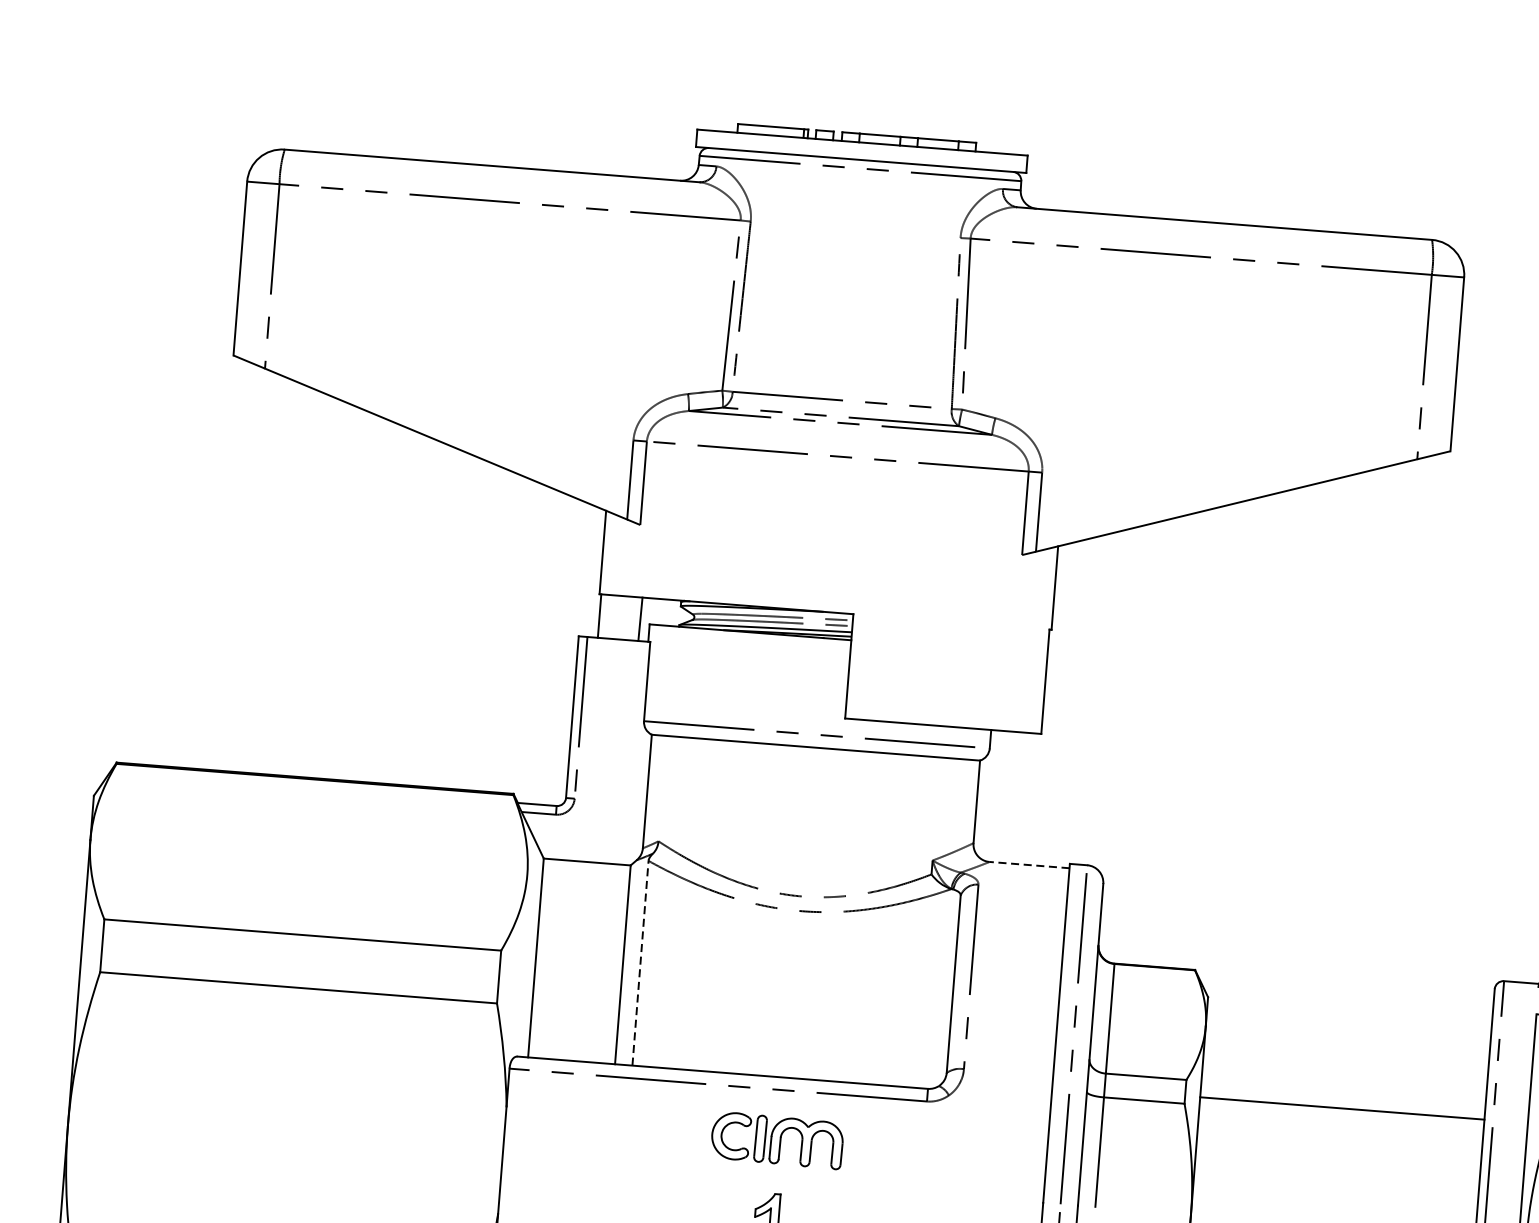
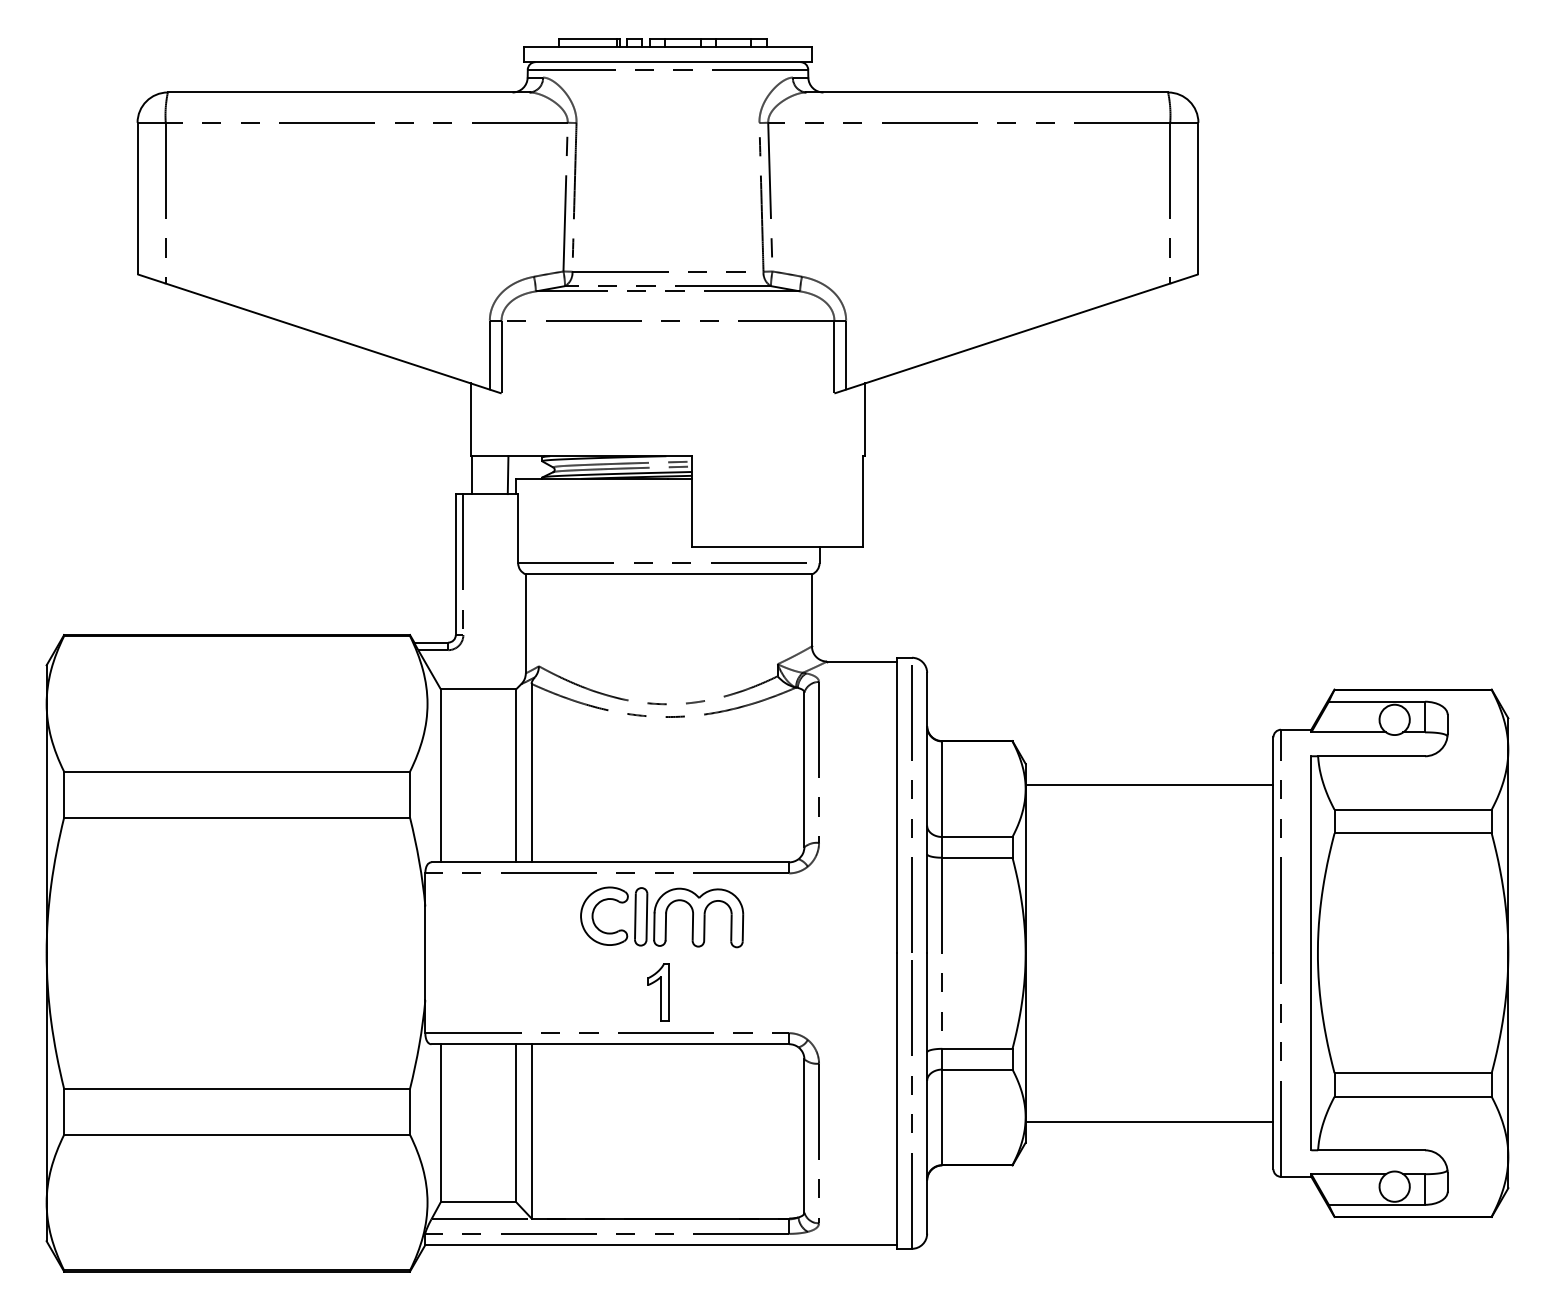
line: (1029, 864) -> (861, 661), dashed -> solid
line: (640, 962) -> (531, 772), dashed -> solid
line: (1342, 1108) -> (1149, 785), moved
part: (777, 1140) -> (662, 917), size x1.43

